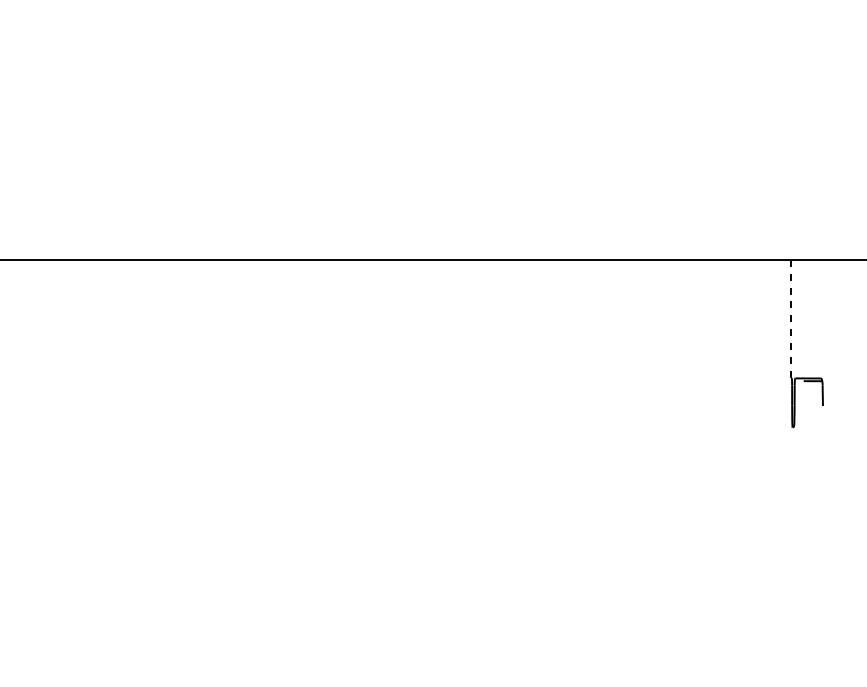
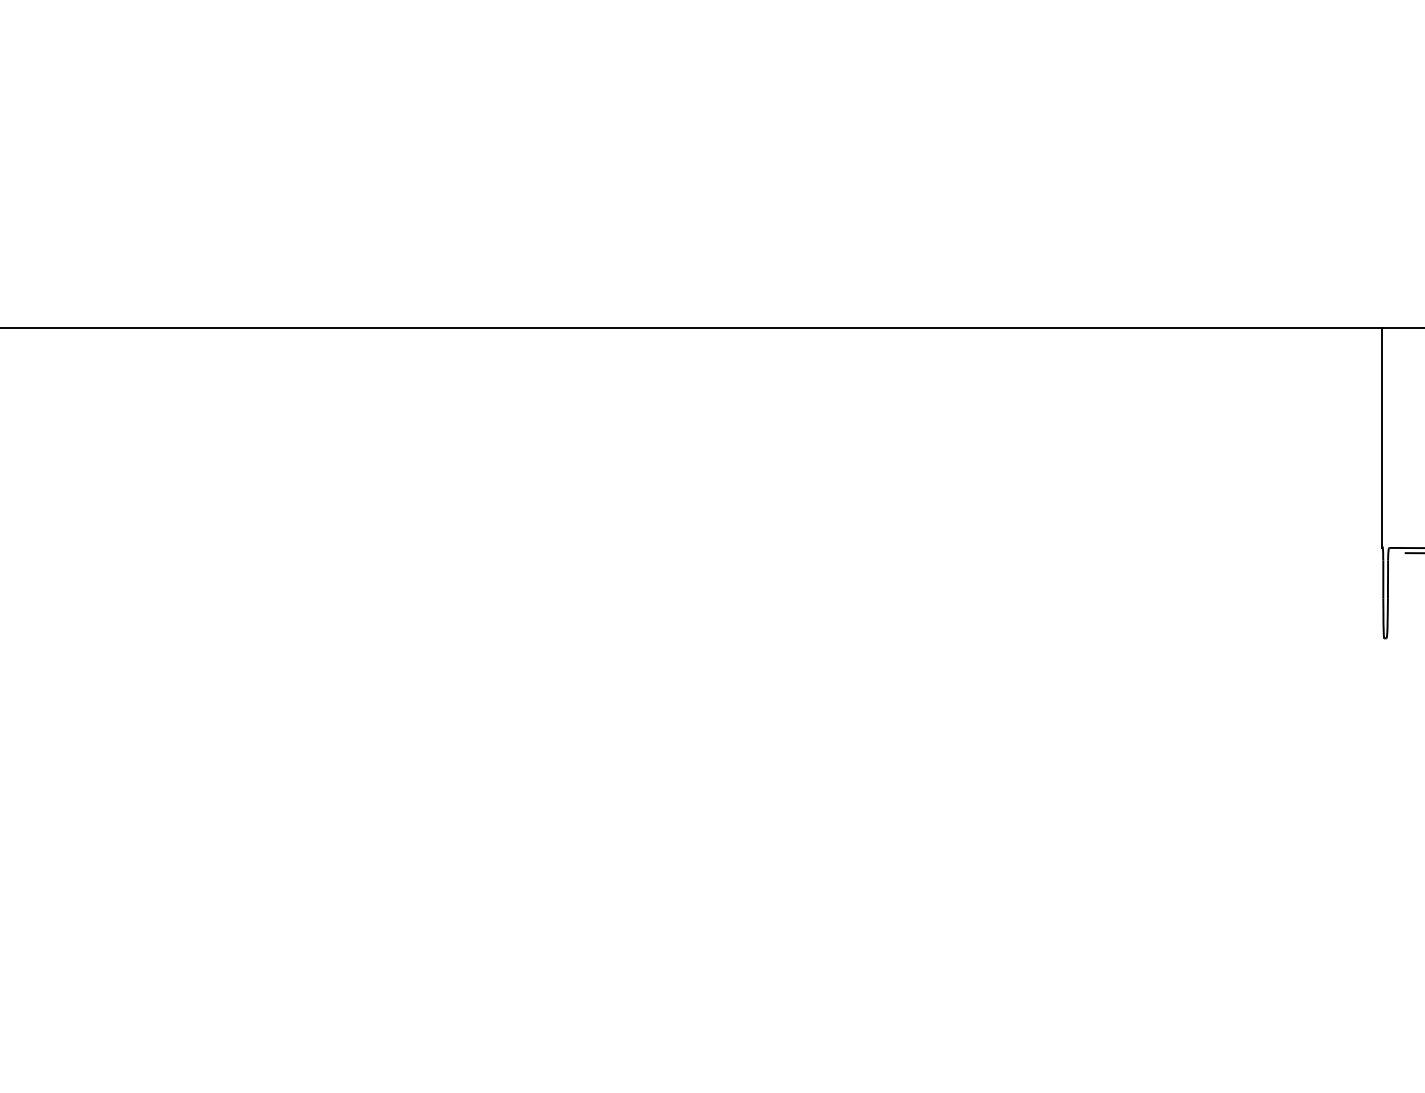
line: (791, 318) -> (1382, 437), dashed -> solid

